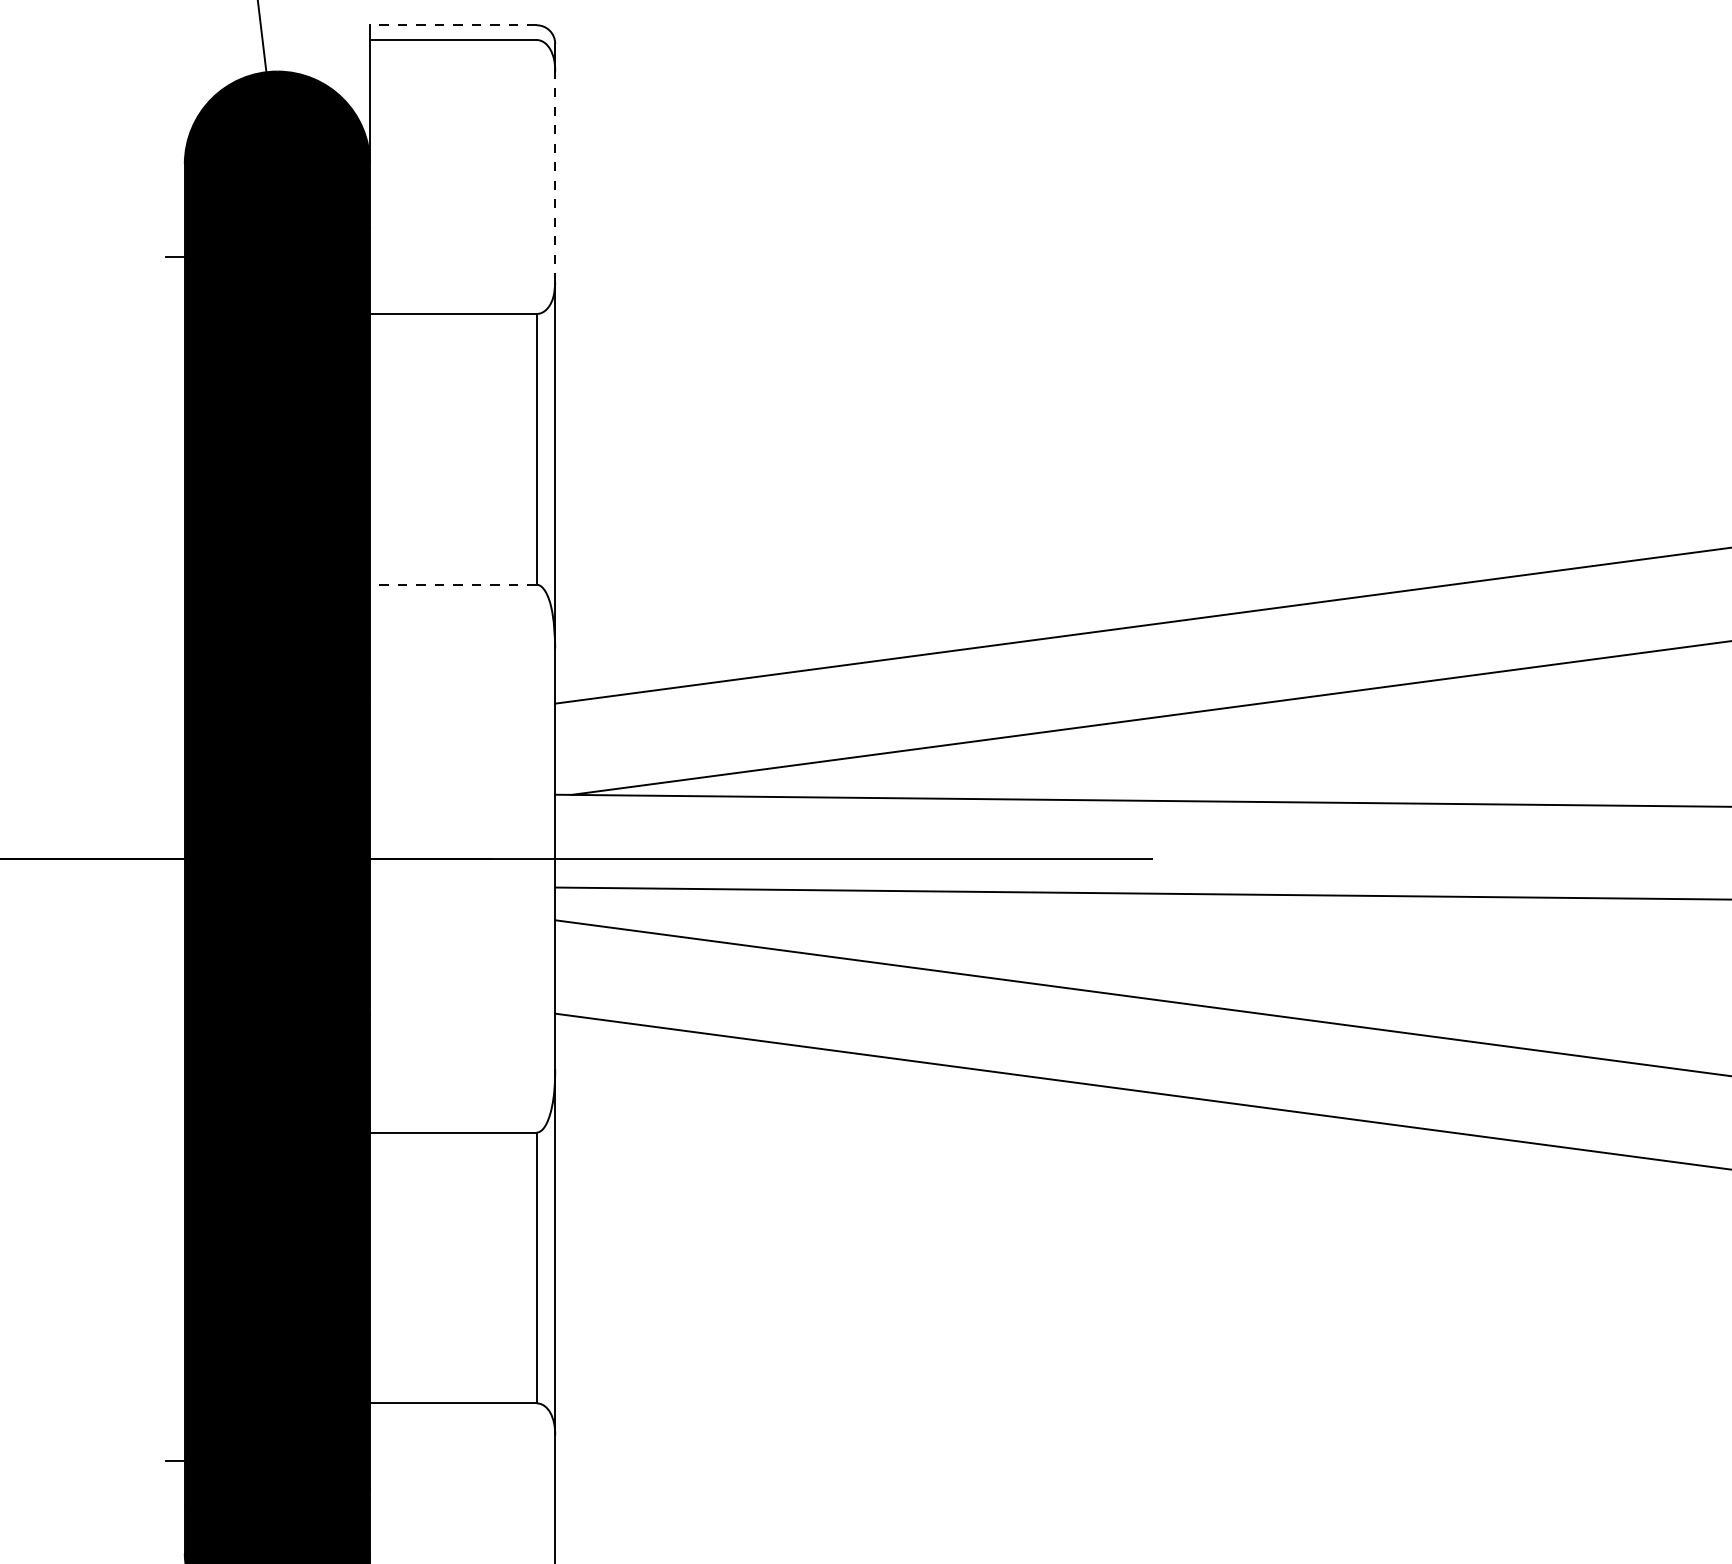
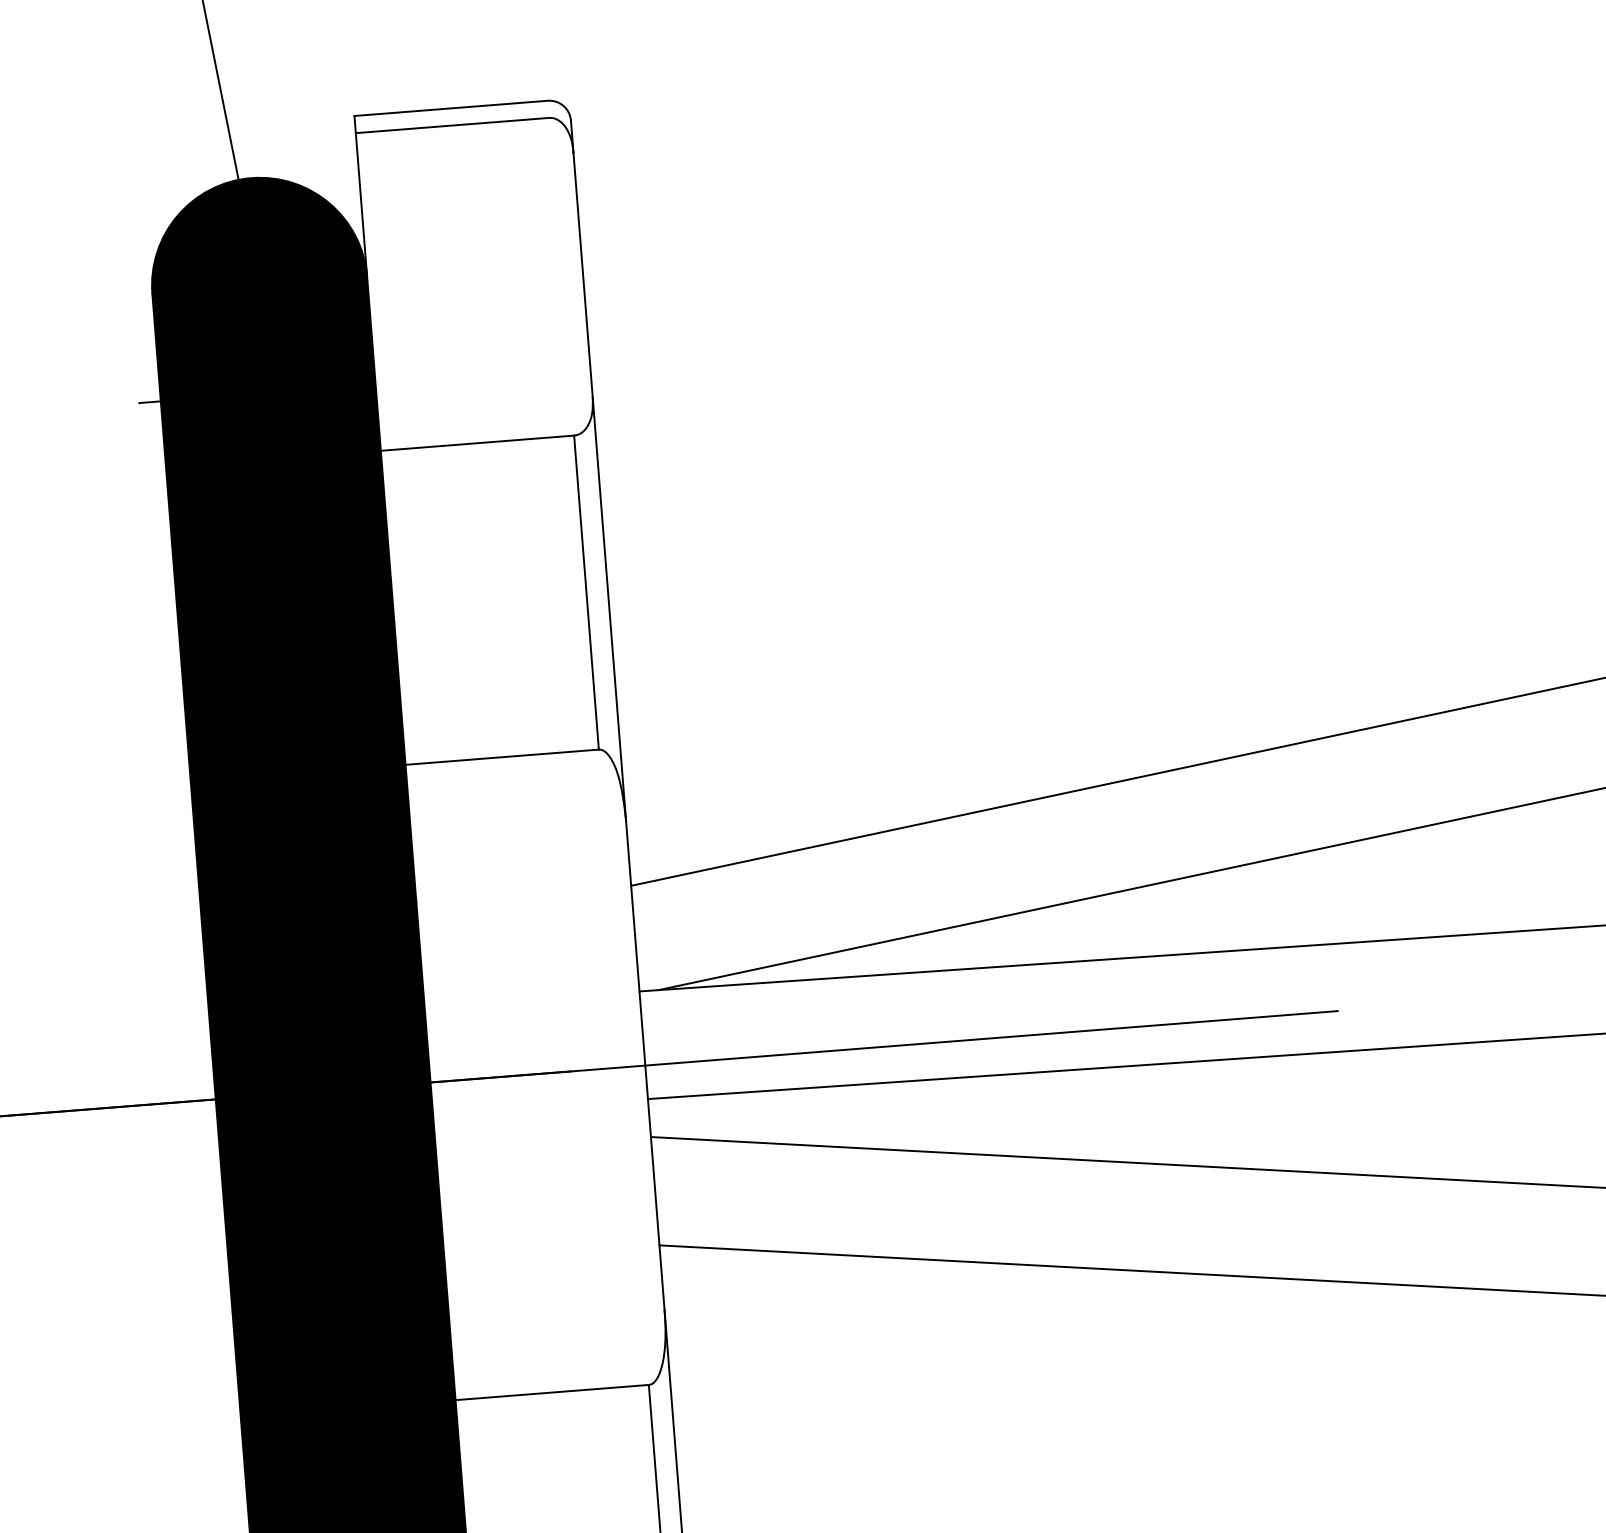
line: (452, 25) -> (450, 108), dashed -> solid
line: (555, 176) -> (583, 274), dashed -> solid
line: (452, 584) -> (501, 757), dashed -> solid

